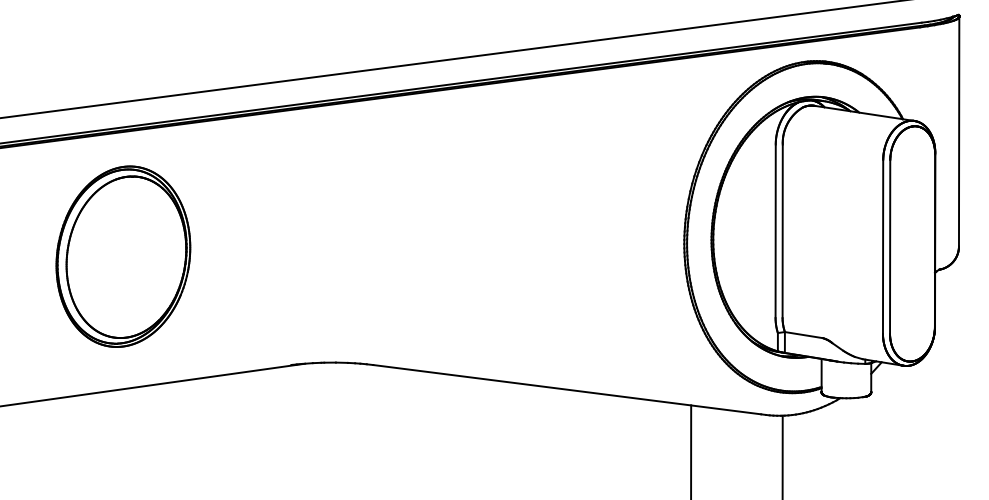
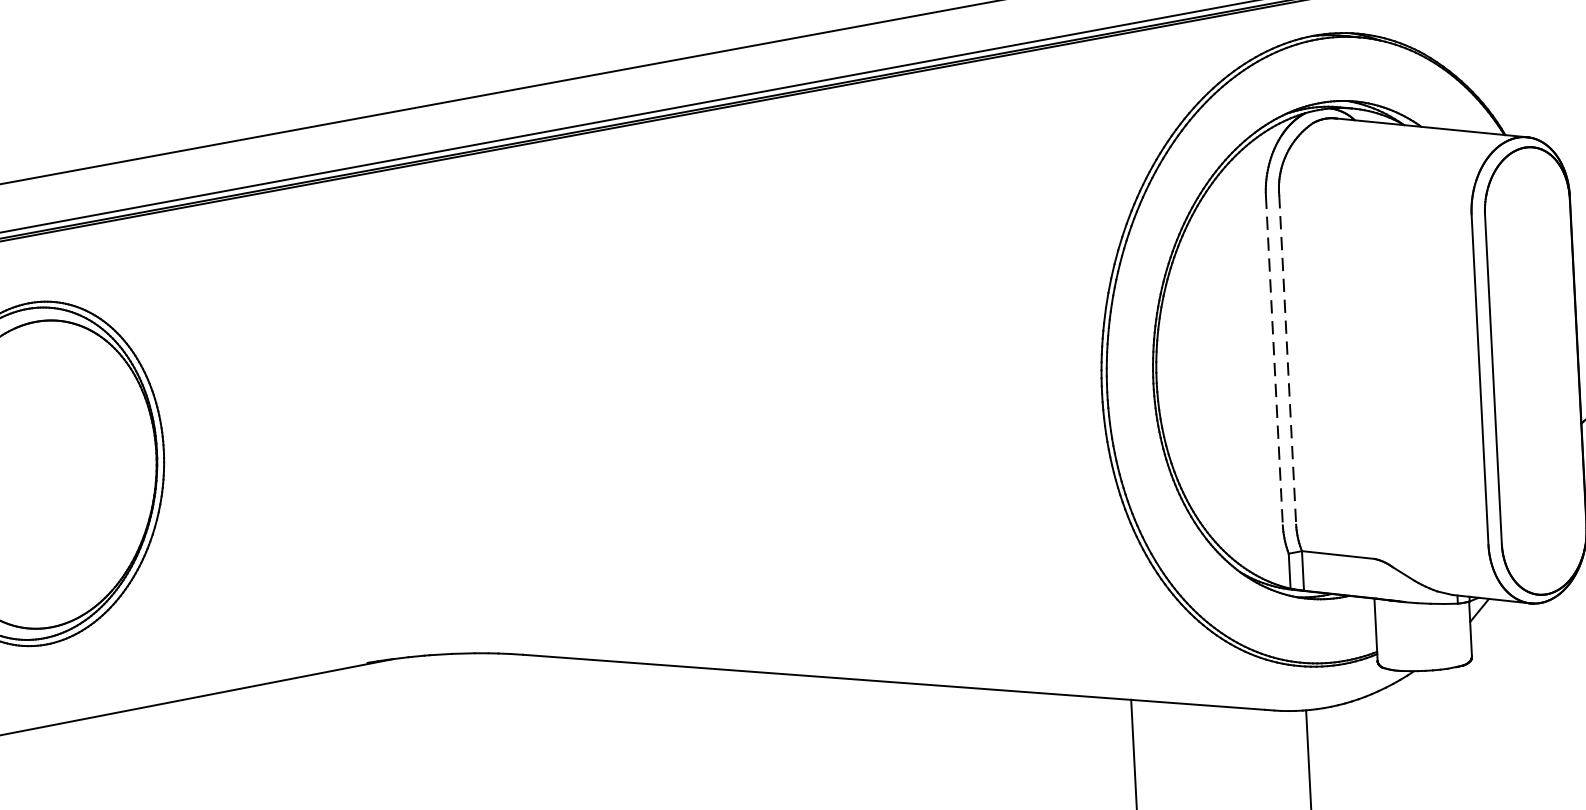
line: (775, 231) -> (1274, 361), solid -> dashed
line: (782, 231) -> (1287, 360), solid -> dashed

